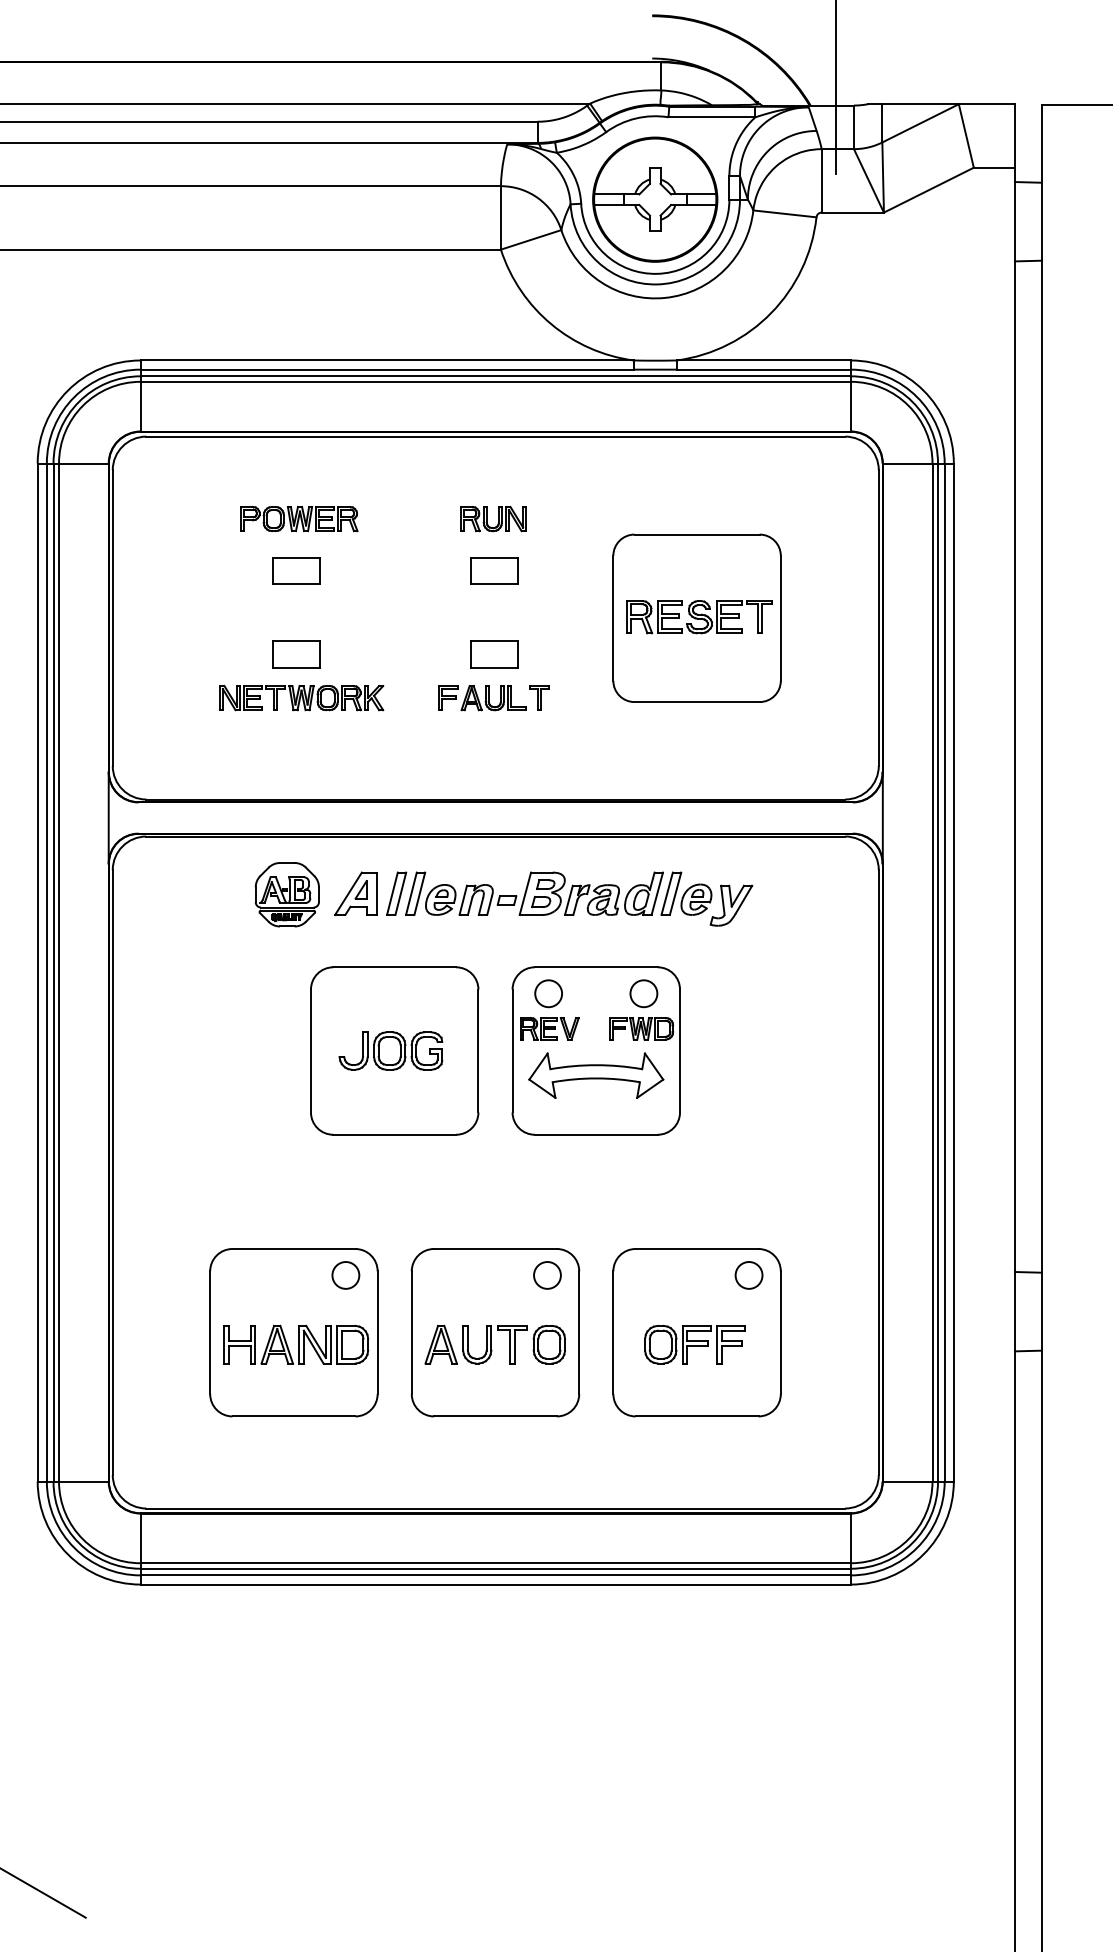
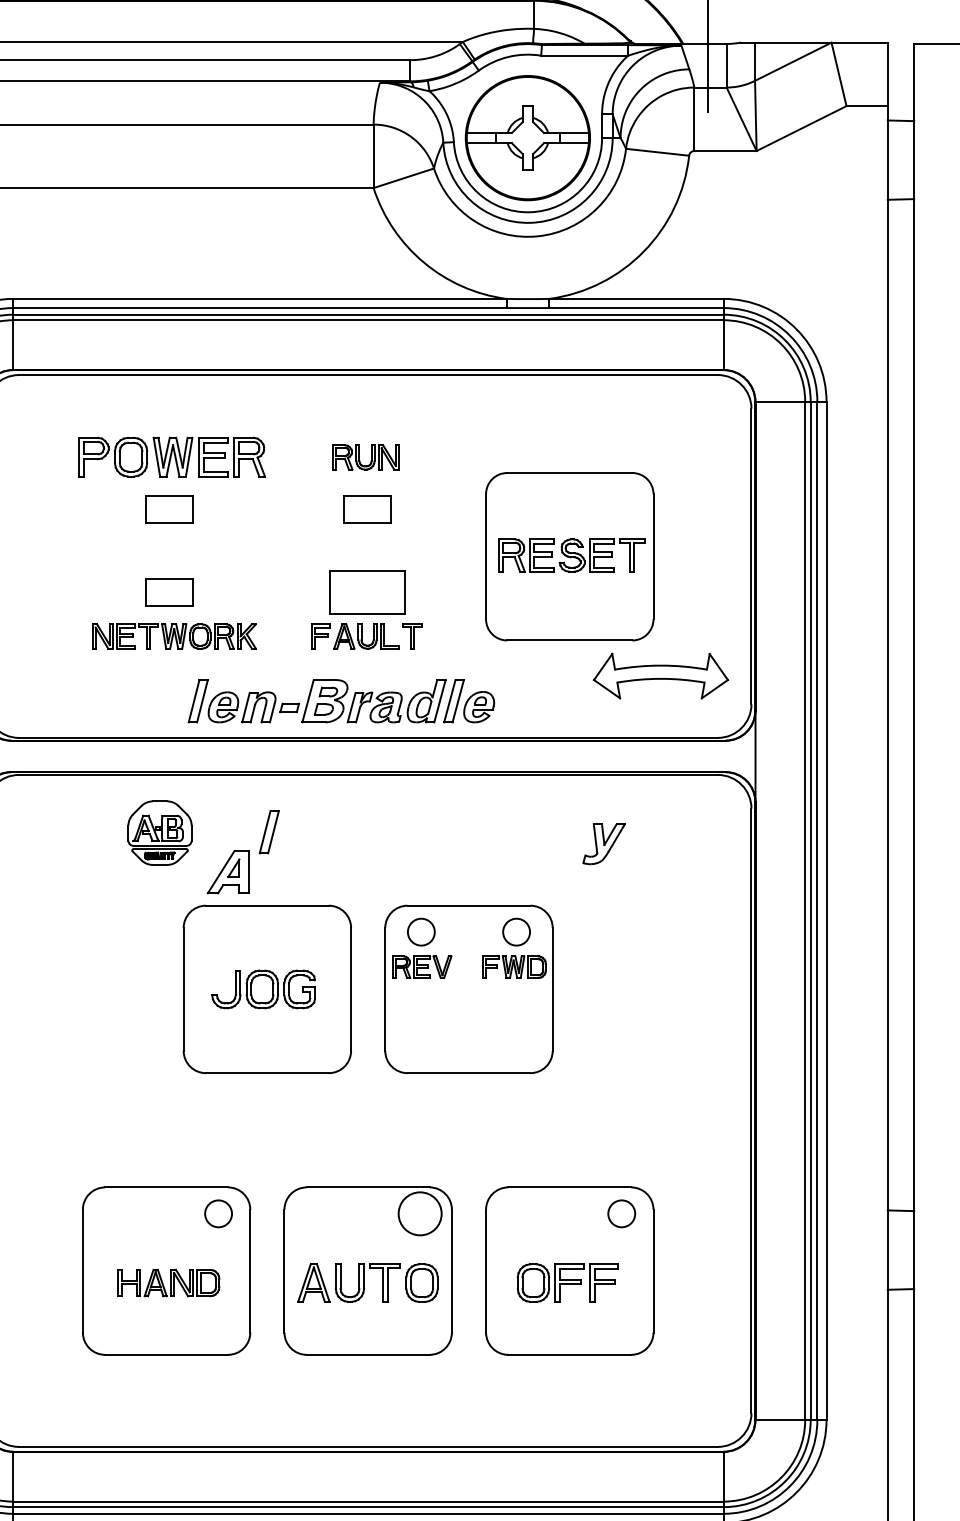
part: (299, 519) -> (172, 457), size x1.6
part: (494, 654) -> (367, 592), size x1.6
part: (355, 893) -> (228, 871), moved
part: (558, 893) -> (341, 700), moved
part: (596, 1075) -> (661, 675), moved
circle: (547, 1275) -> (420, 1213), size x1.6
part: (296, 1344) -> (169, 1282), size x0.7

